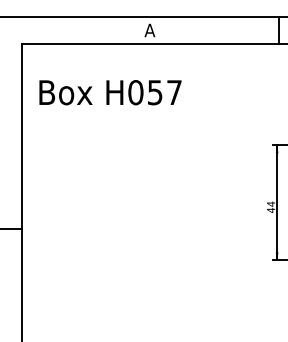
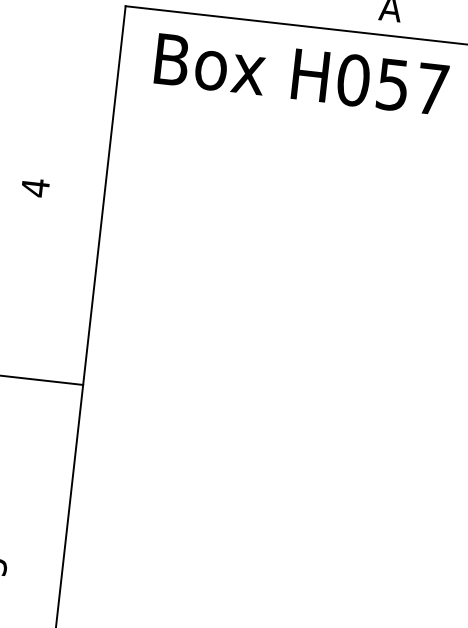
text: (110, 92) -> (301, 74), moved

